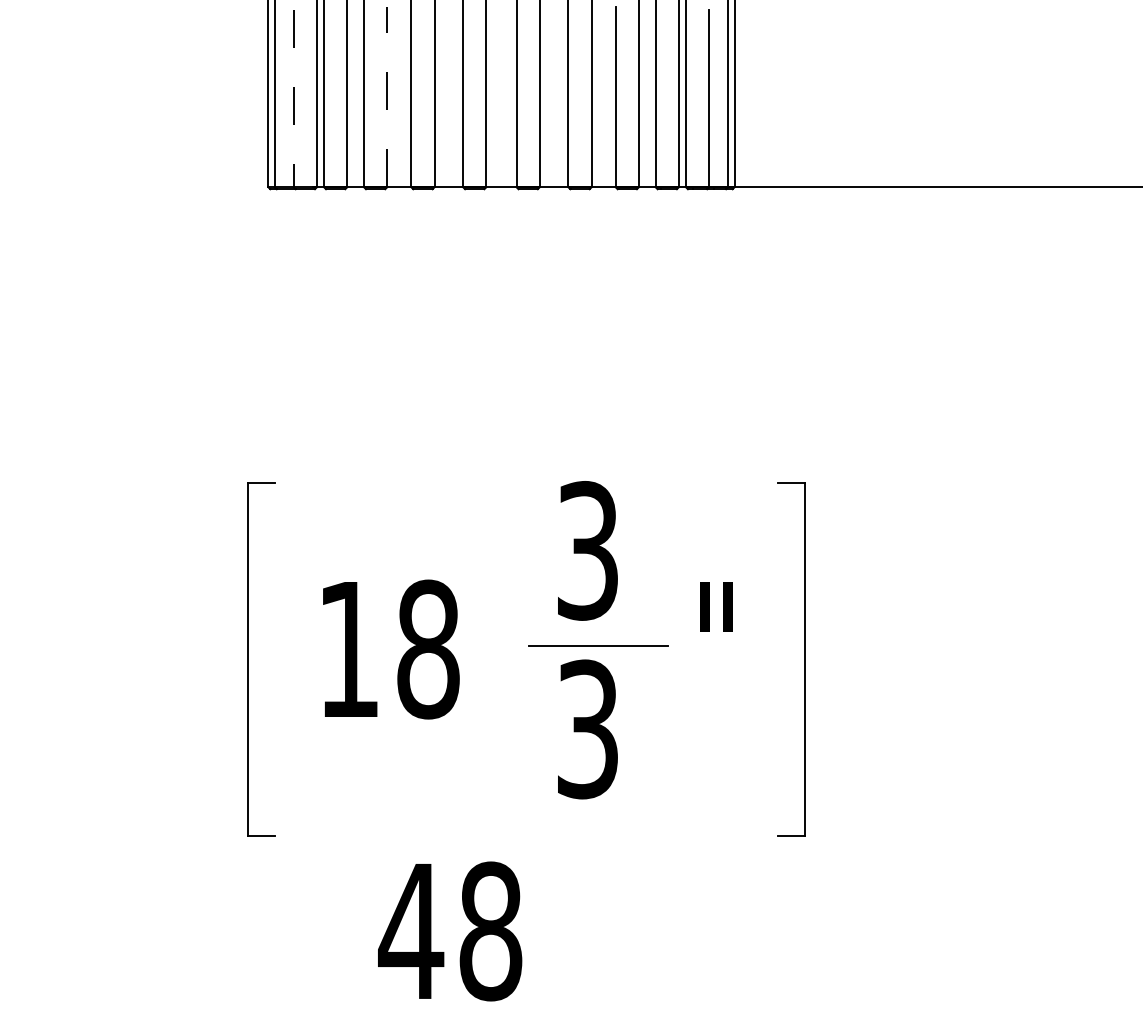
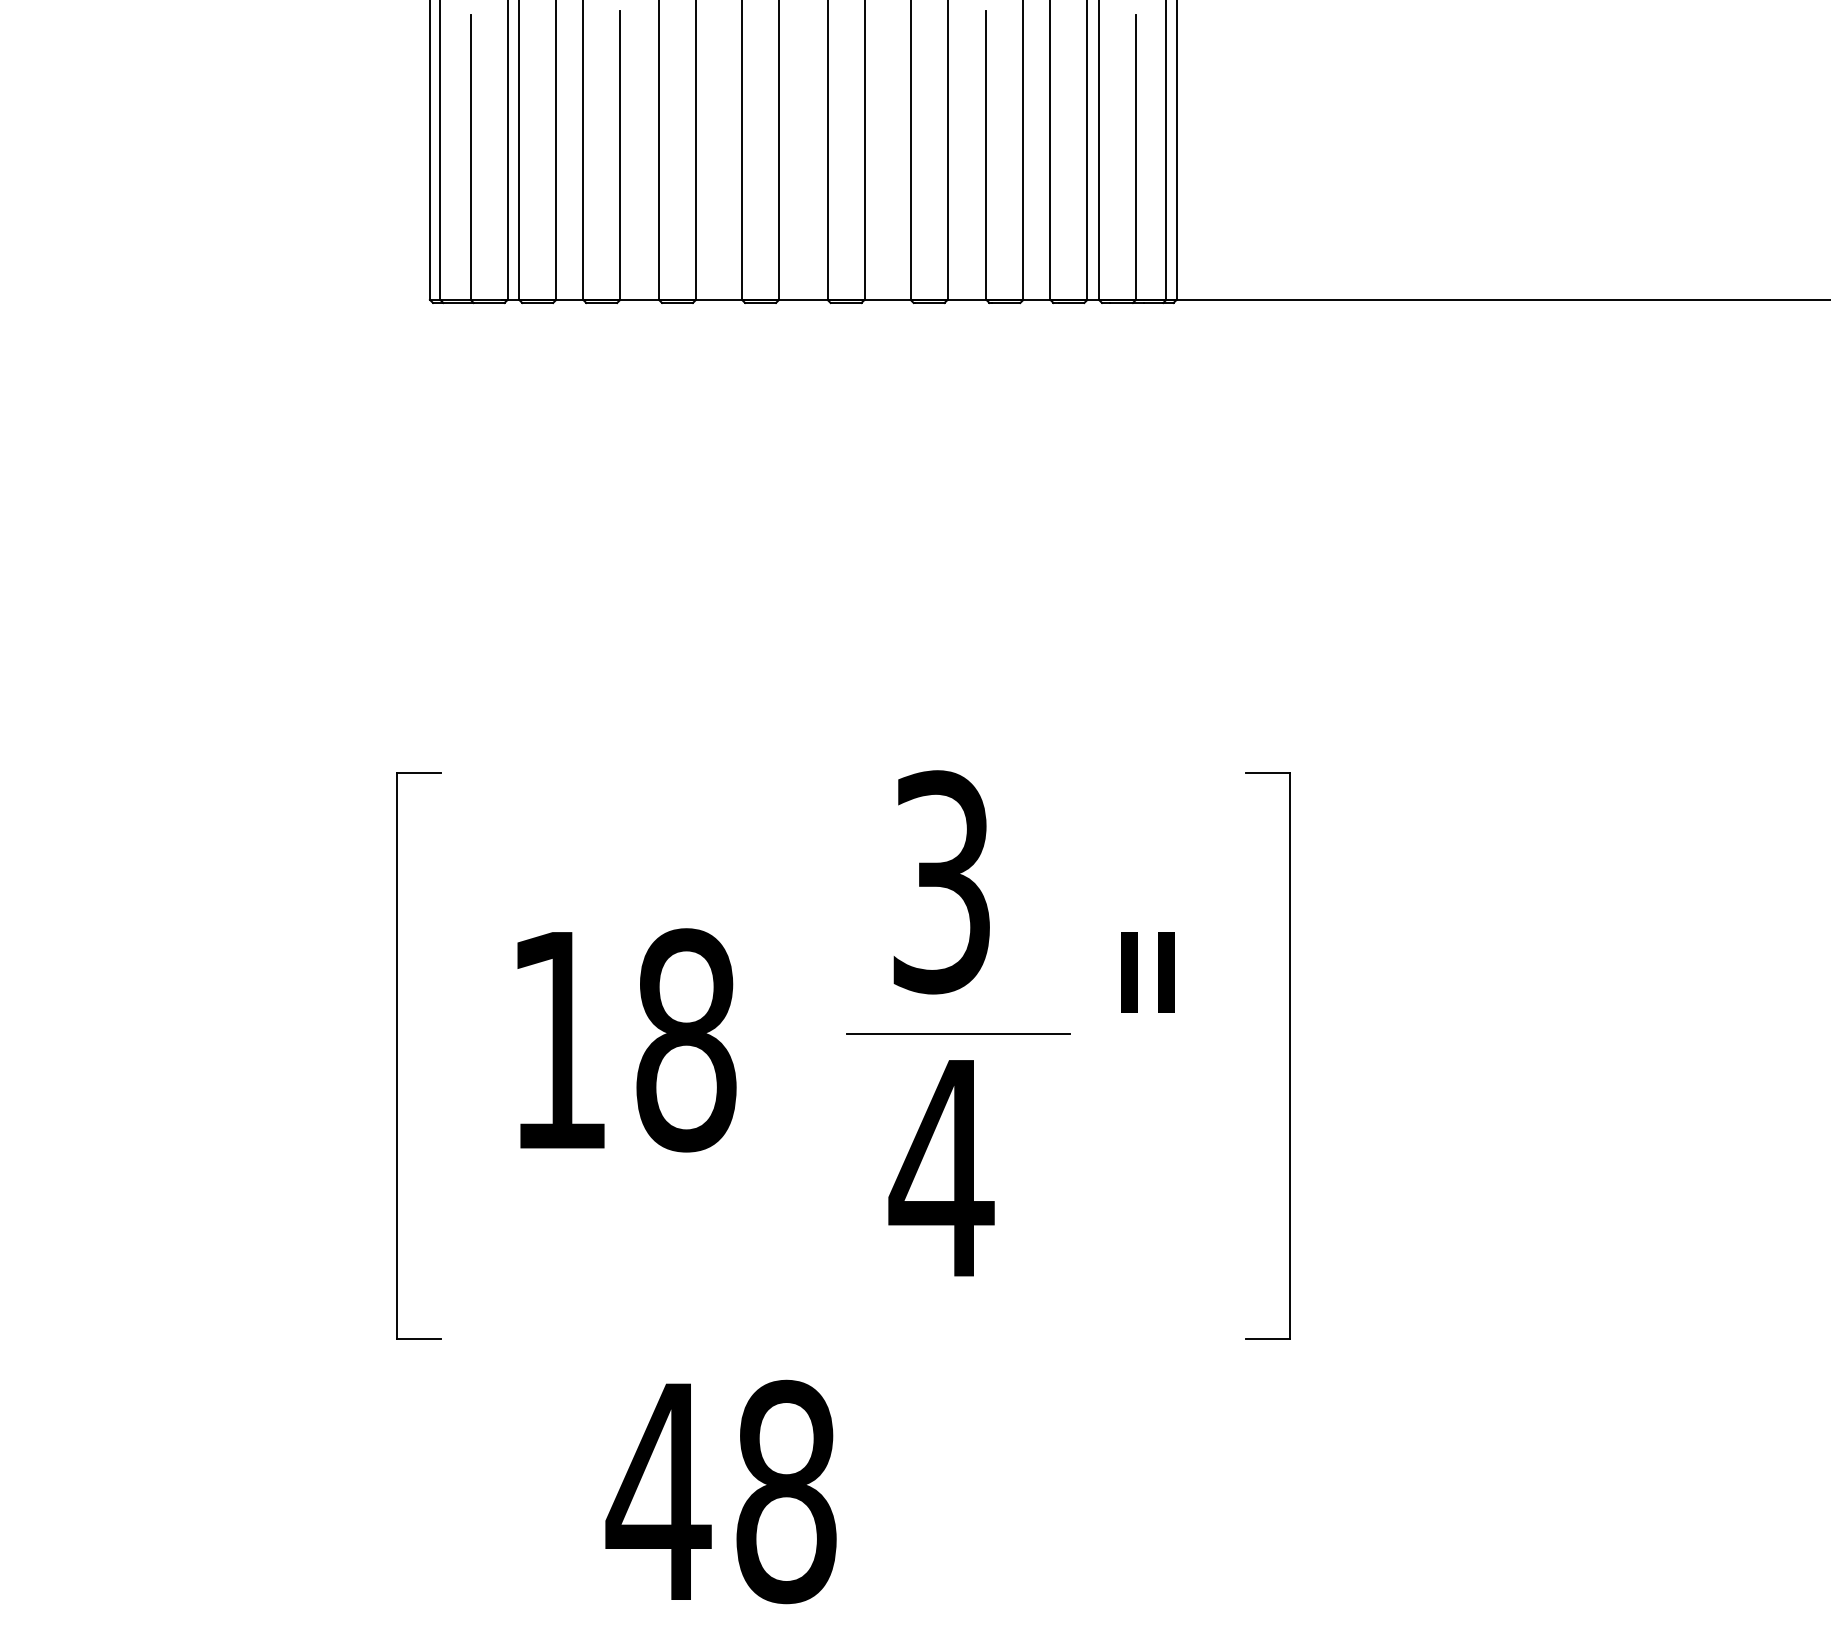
line: (387, 96) -> (620, 154), dashed -> solid
line: (293, 98) -> (470, 157), dashed -> solid
text: (587, 729) -> (941, 1168), 3 -> 4

